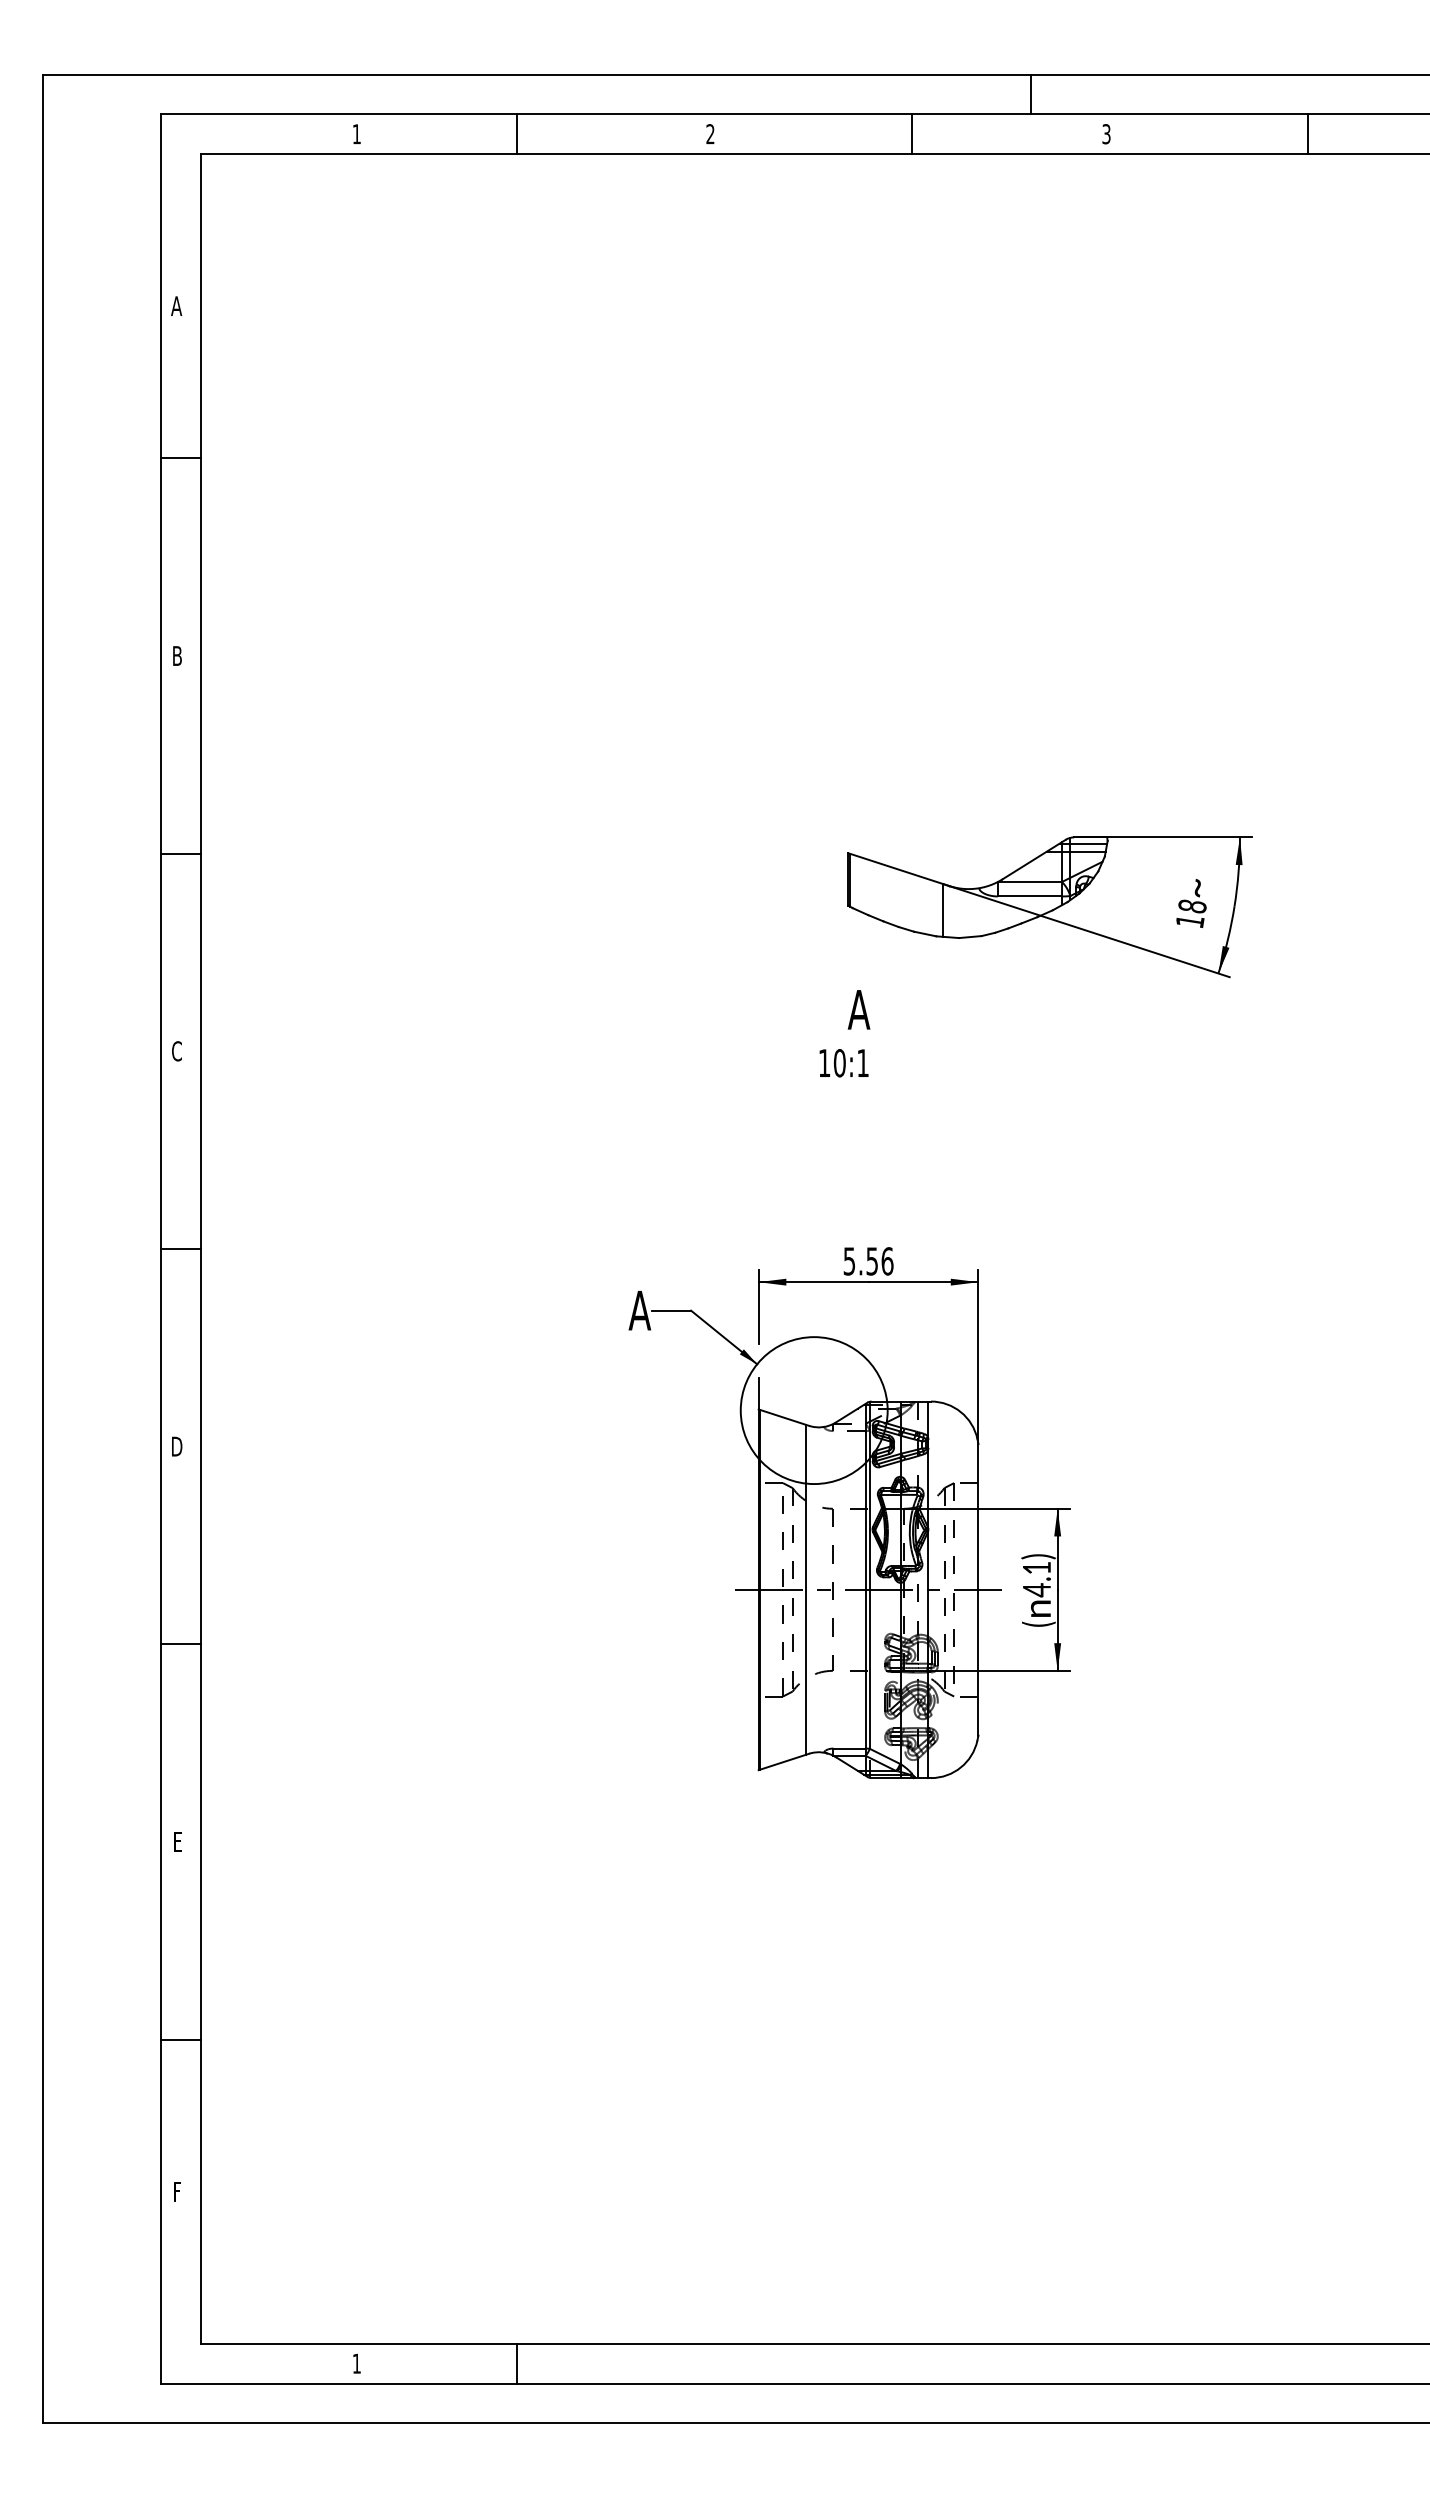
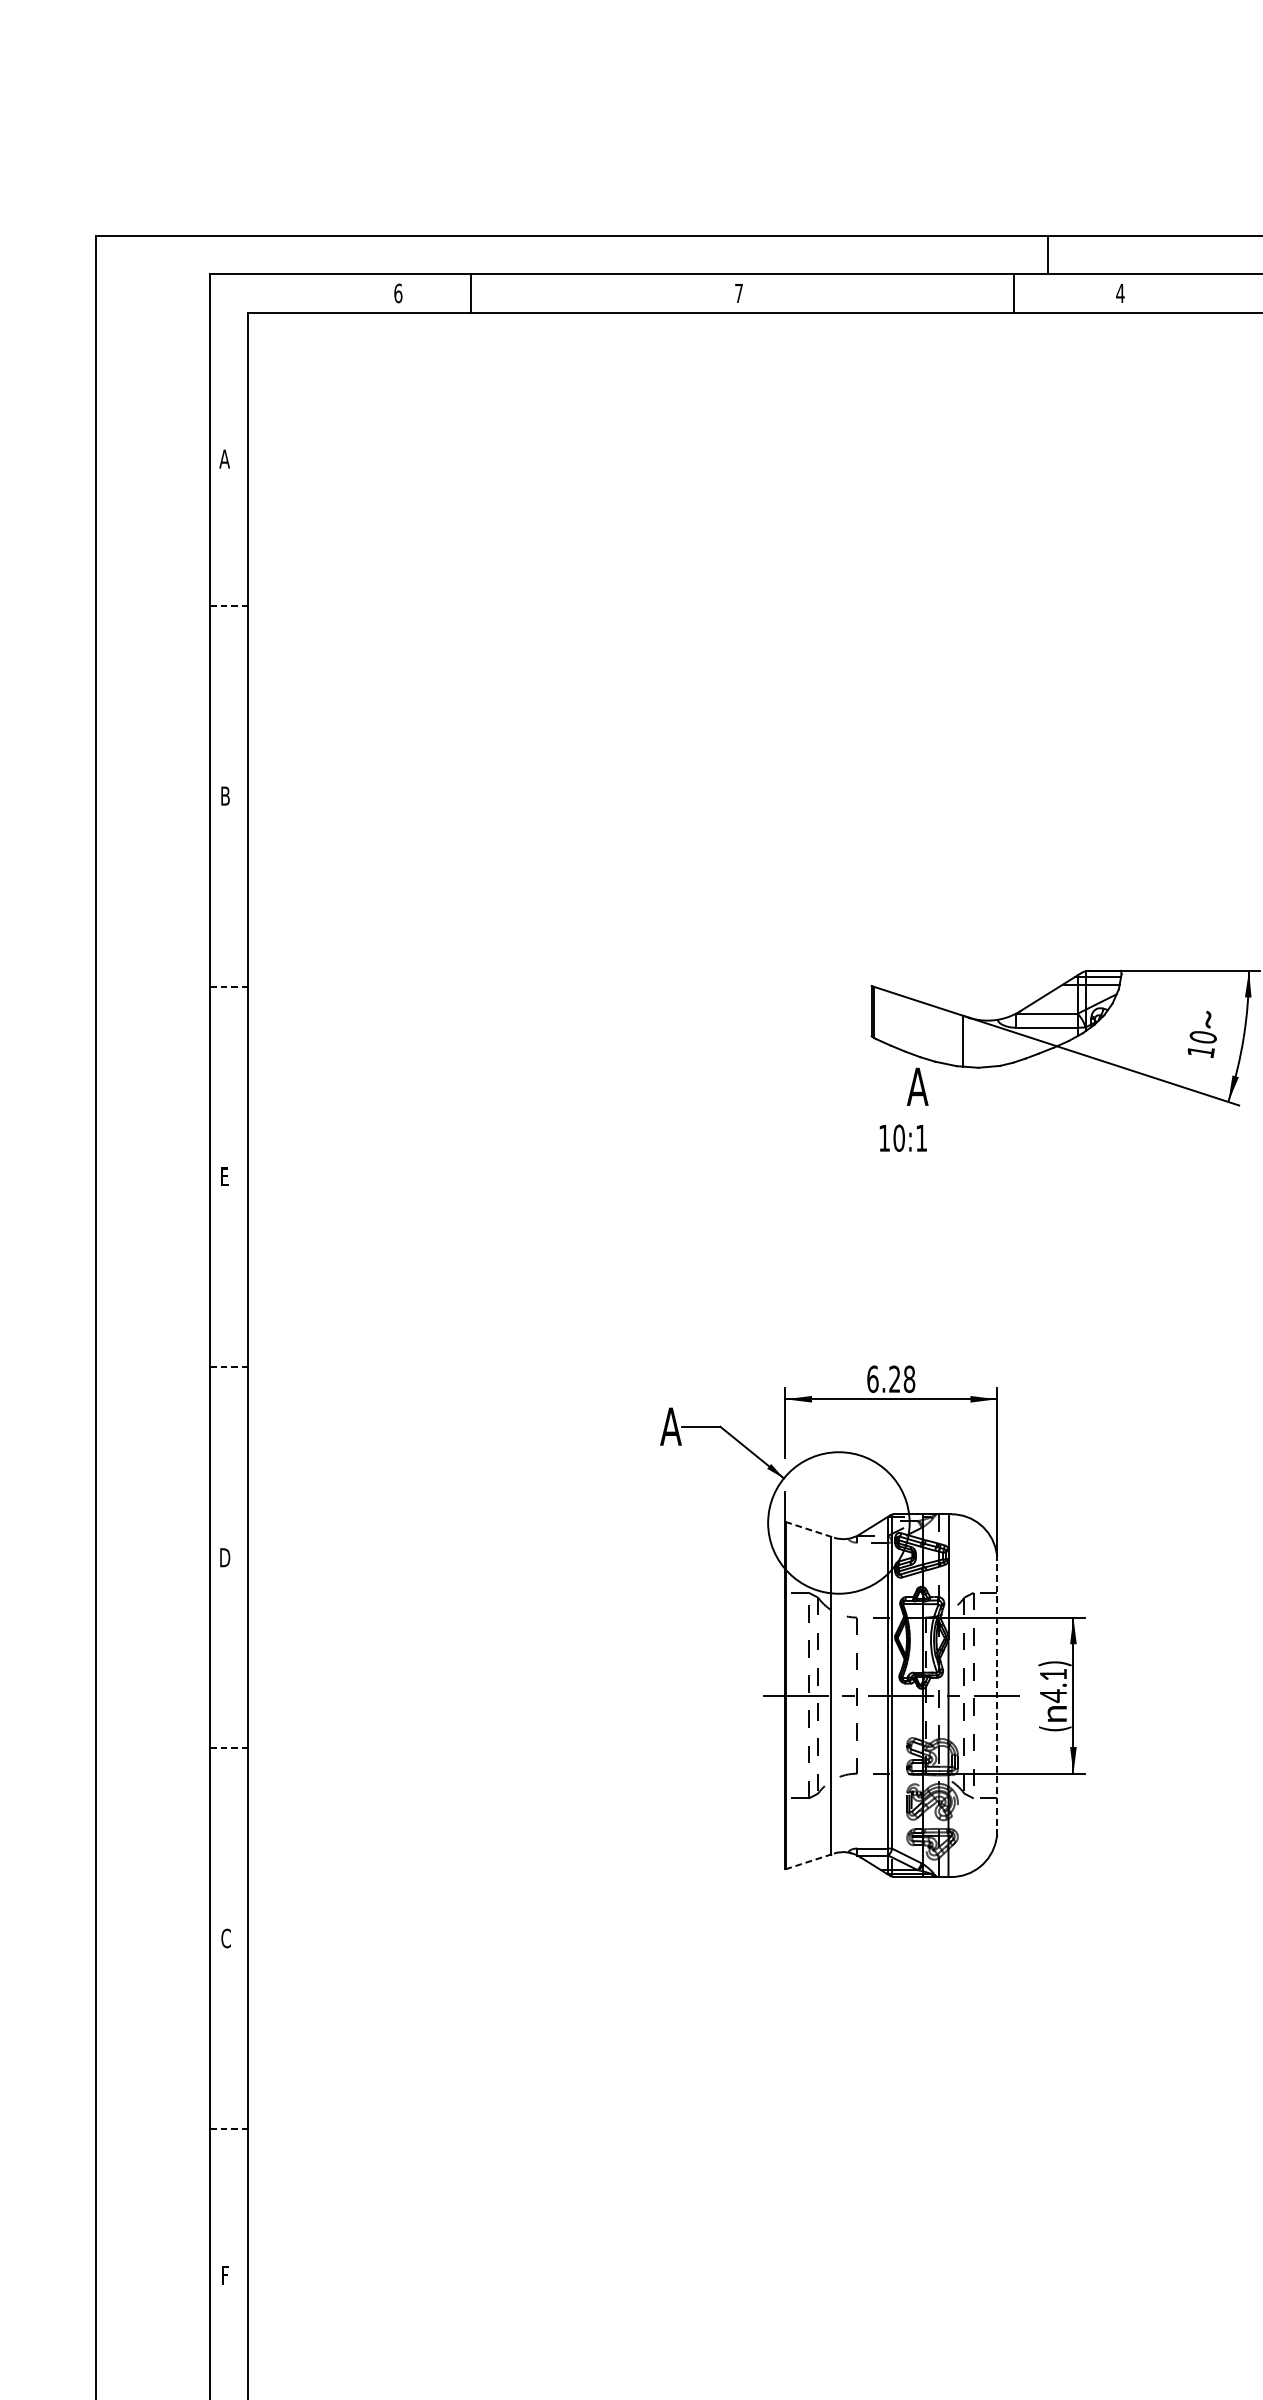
text: (356, 134) -> (397, 293), 1 -> 6
line: (517, 134) -> (471, 293), moved
text: (710, 134) -> (738, 293), 2 -> 7
line: (912, 134) -> (1014, 293), moved
text: (1106, 134) -> (1120, 293), 3 -> 4
line: (181, 458) -> (229, 605), solid -> dashed
line: (181, 853) -> (229, 986), solid -> dashed
text: (1192, 906) -> (1203, 1037), 18 -> 10
text: (844, 1033) -> (903, 1109), moved
text: (176, 1051) -> (224, 1177), C -> E
line: (181, 1249) -> (229, 1367), solid -> dashed
text: (868, 1261) -> (891, 1379), 5.56 -> 6.28
line: (783, 1417) -> (809, 1529), solid -> dashed
line: (978, 1589) -> (997, 1695), solid -> dashed
line: (181, 1644) -> (229, 1748), solid -> dashed
line: (783, 1761) -> (809, 1861), solid -> dashed
text: (178, 1841) -> (226, 1938), E -> C
line: (181, 2039) -> (229, 2128), solid -> dashed

